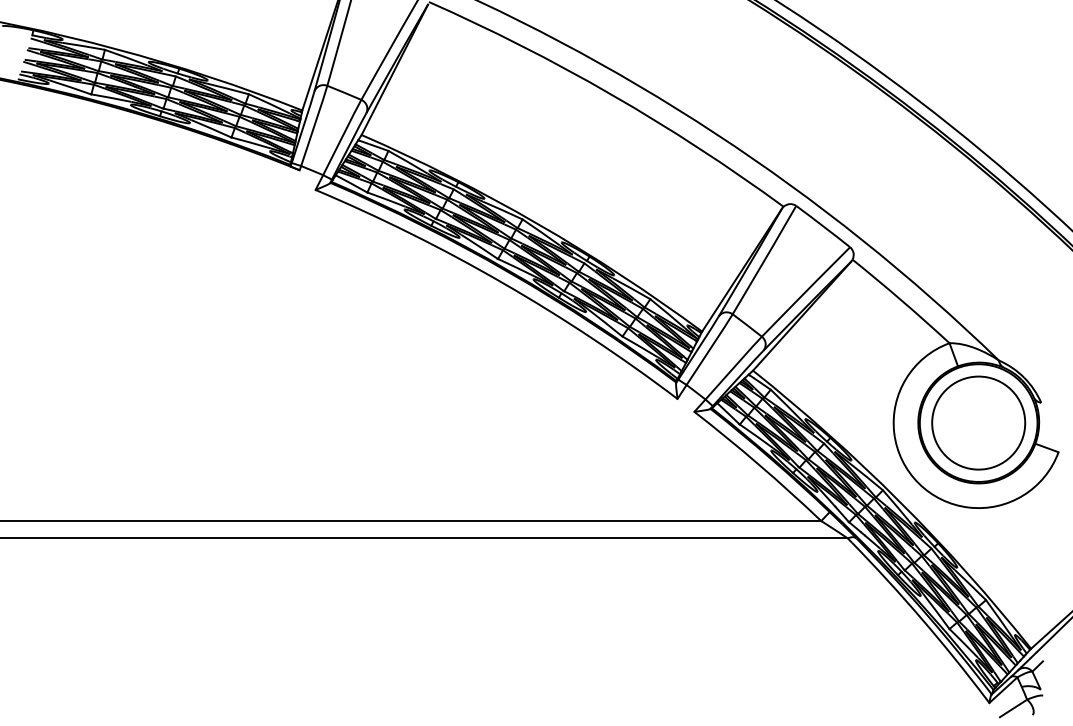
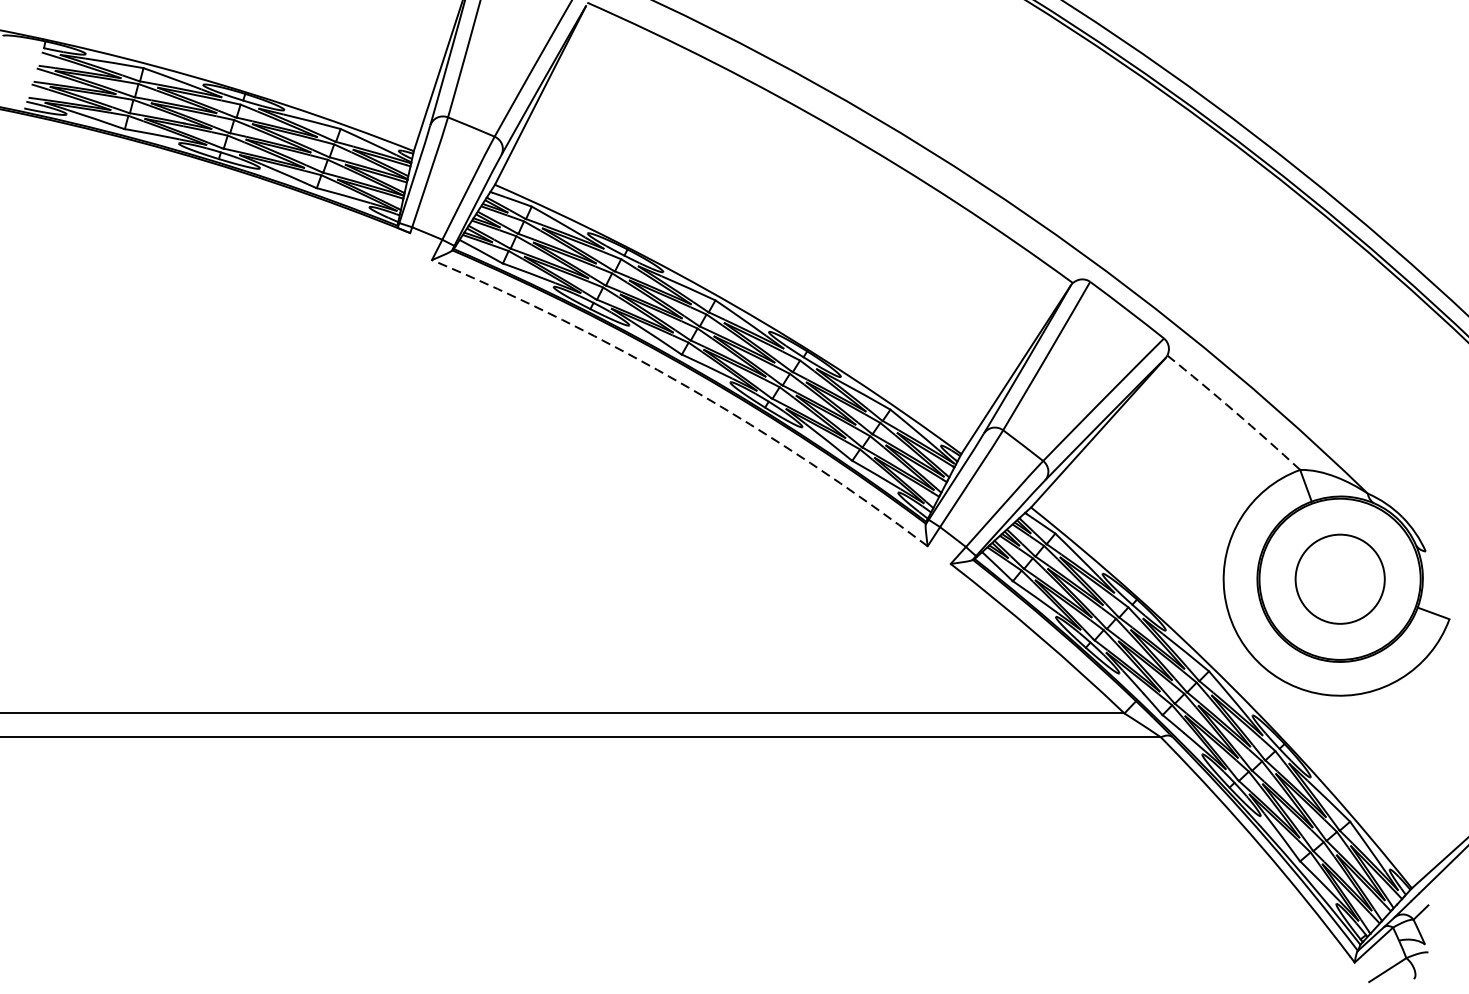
arc: (503, 283) -> (689, 388), solid -> dashed
arc: (901, 300) -> (1234, 411), solid -> dashed
circle: (978, 422) -> (1339, 578), size x0.7

